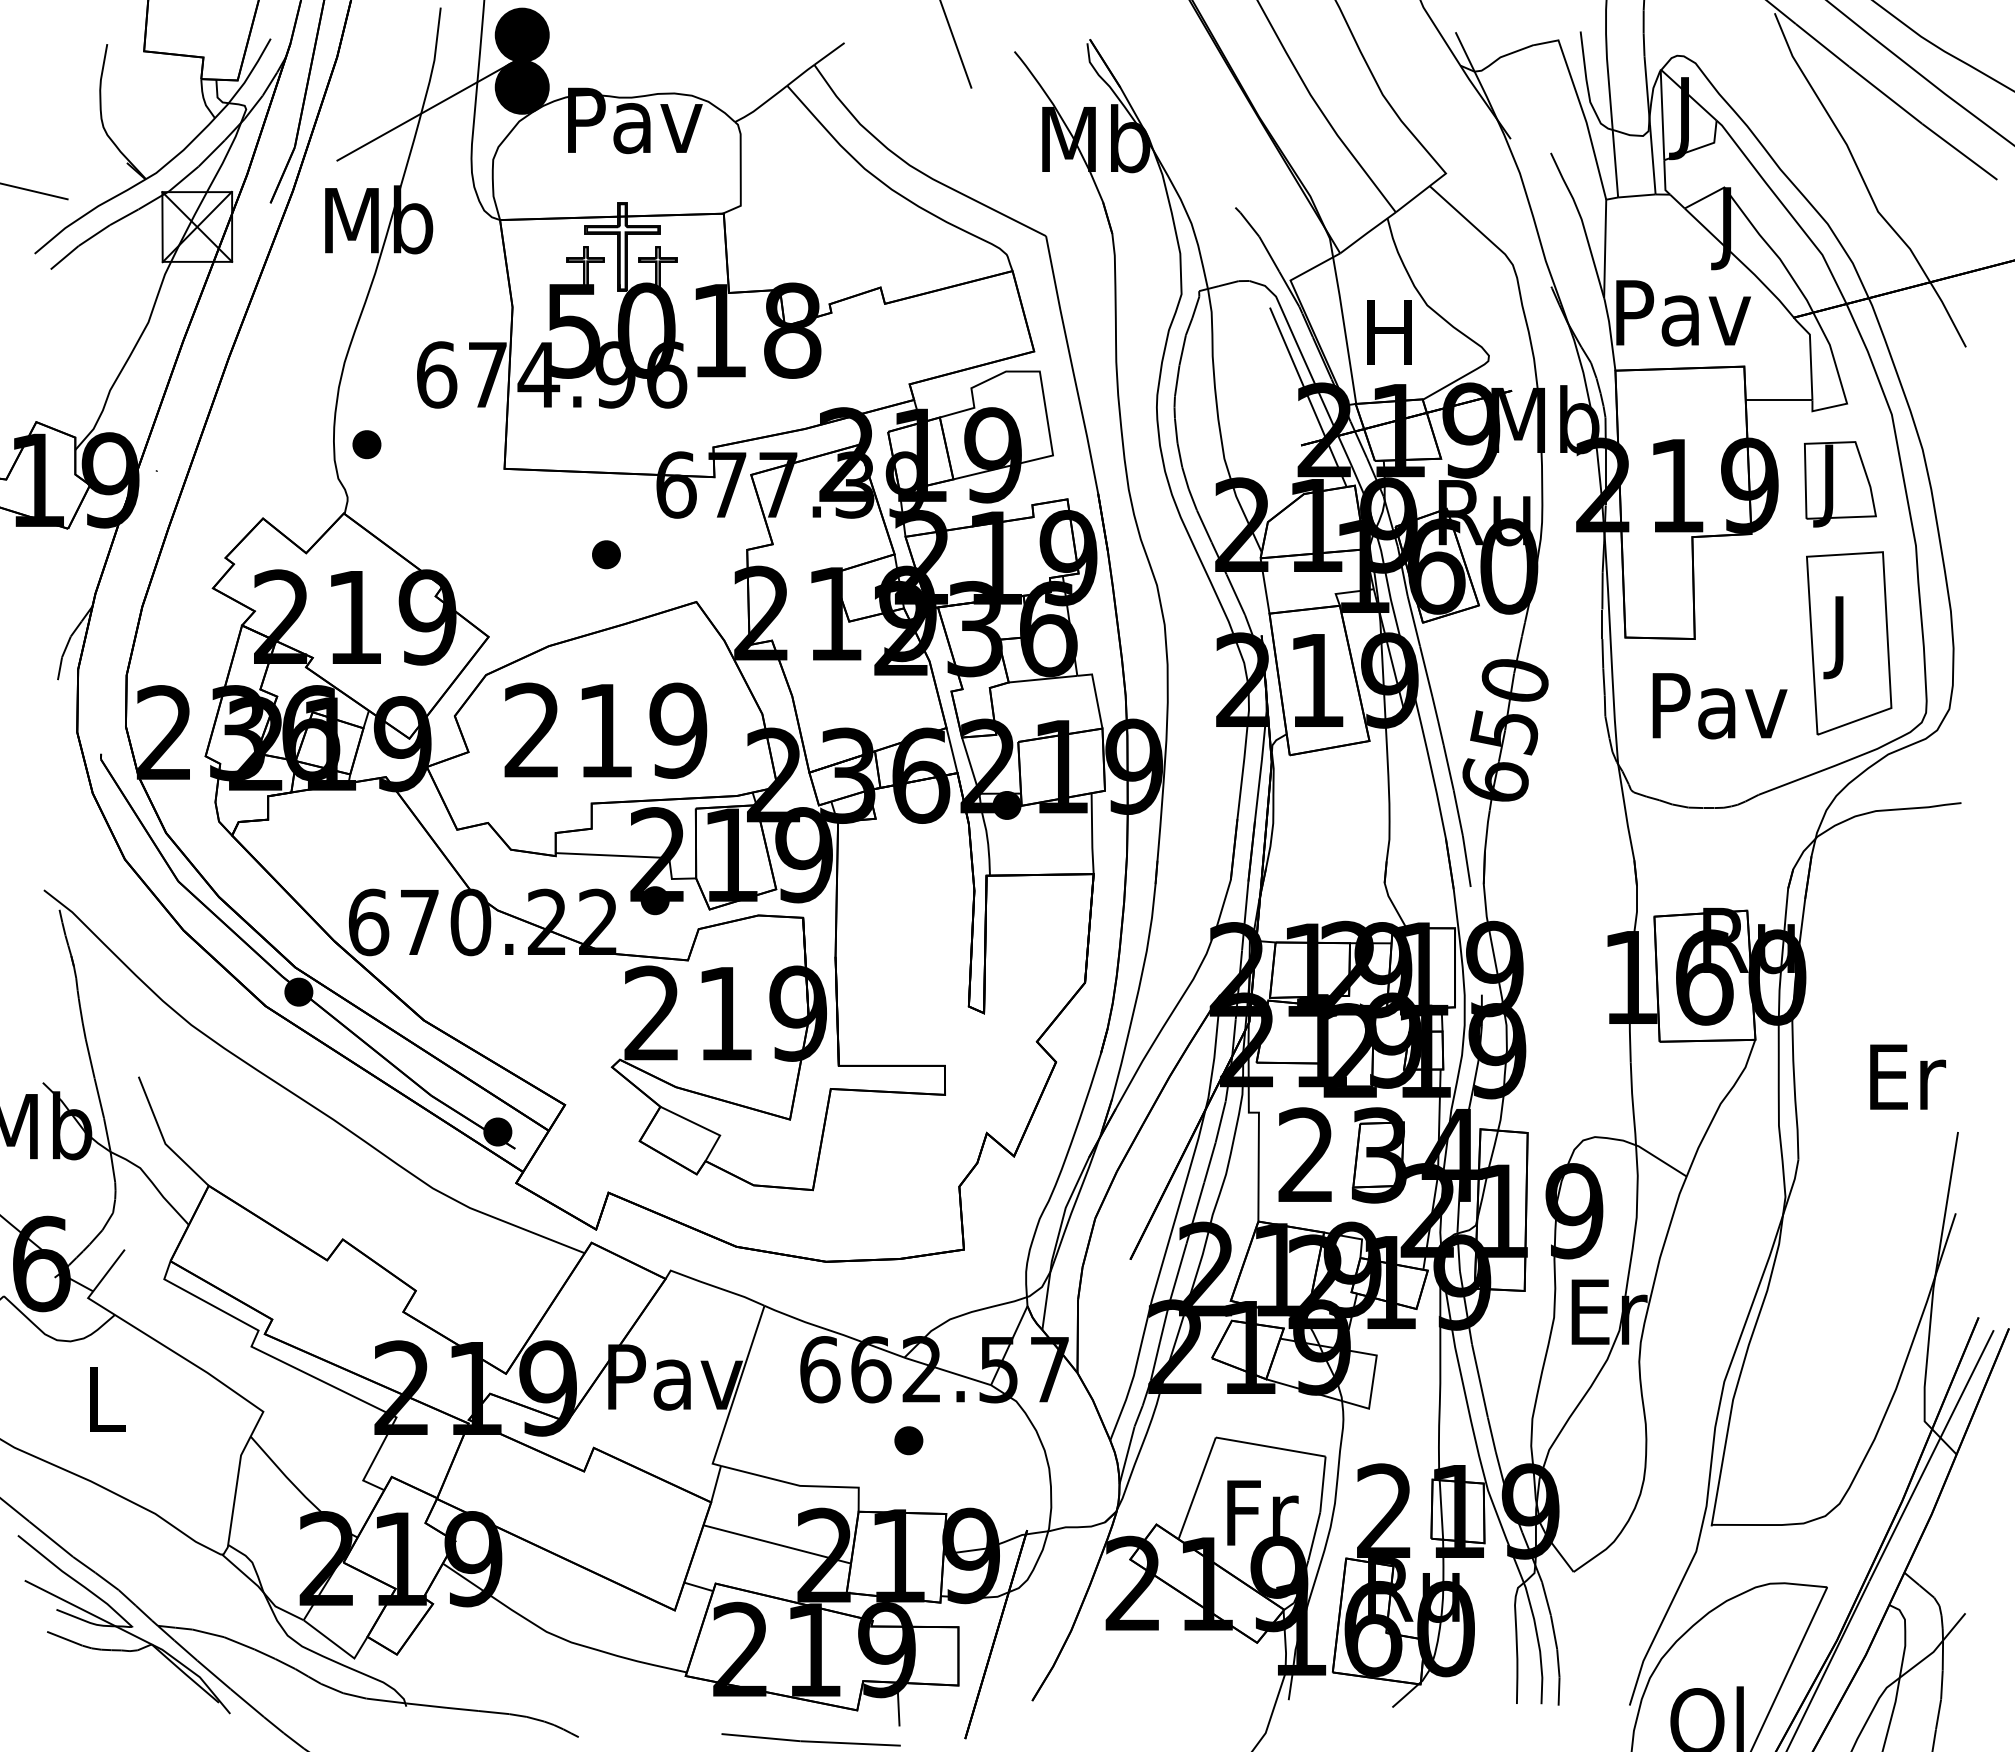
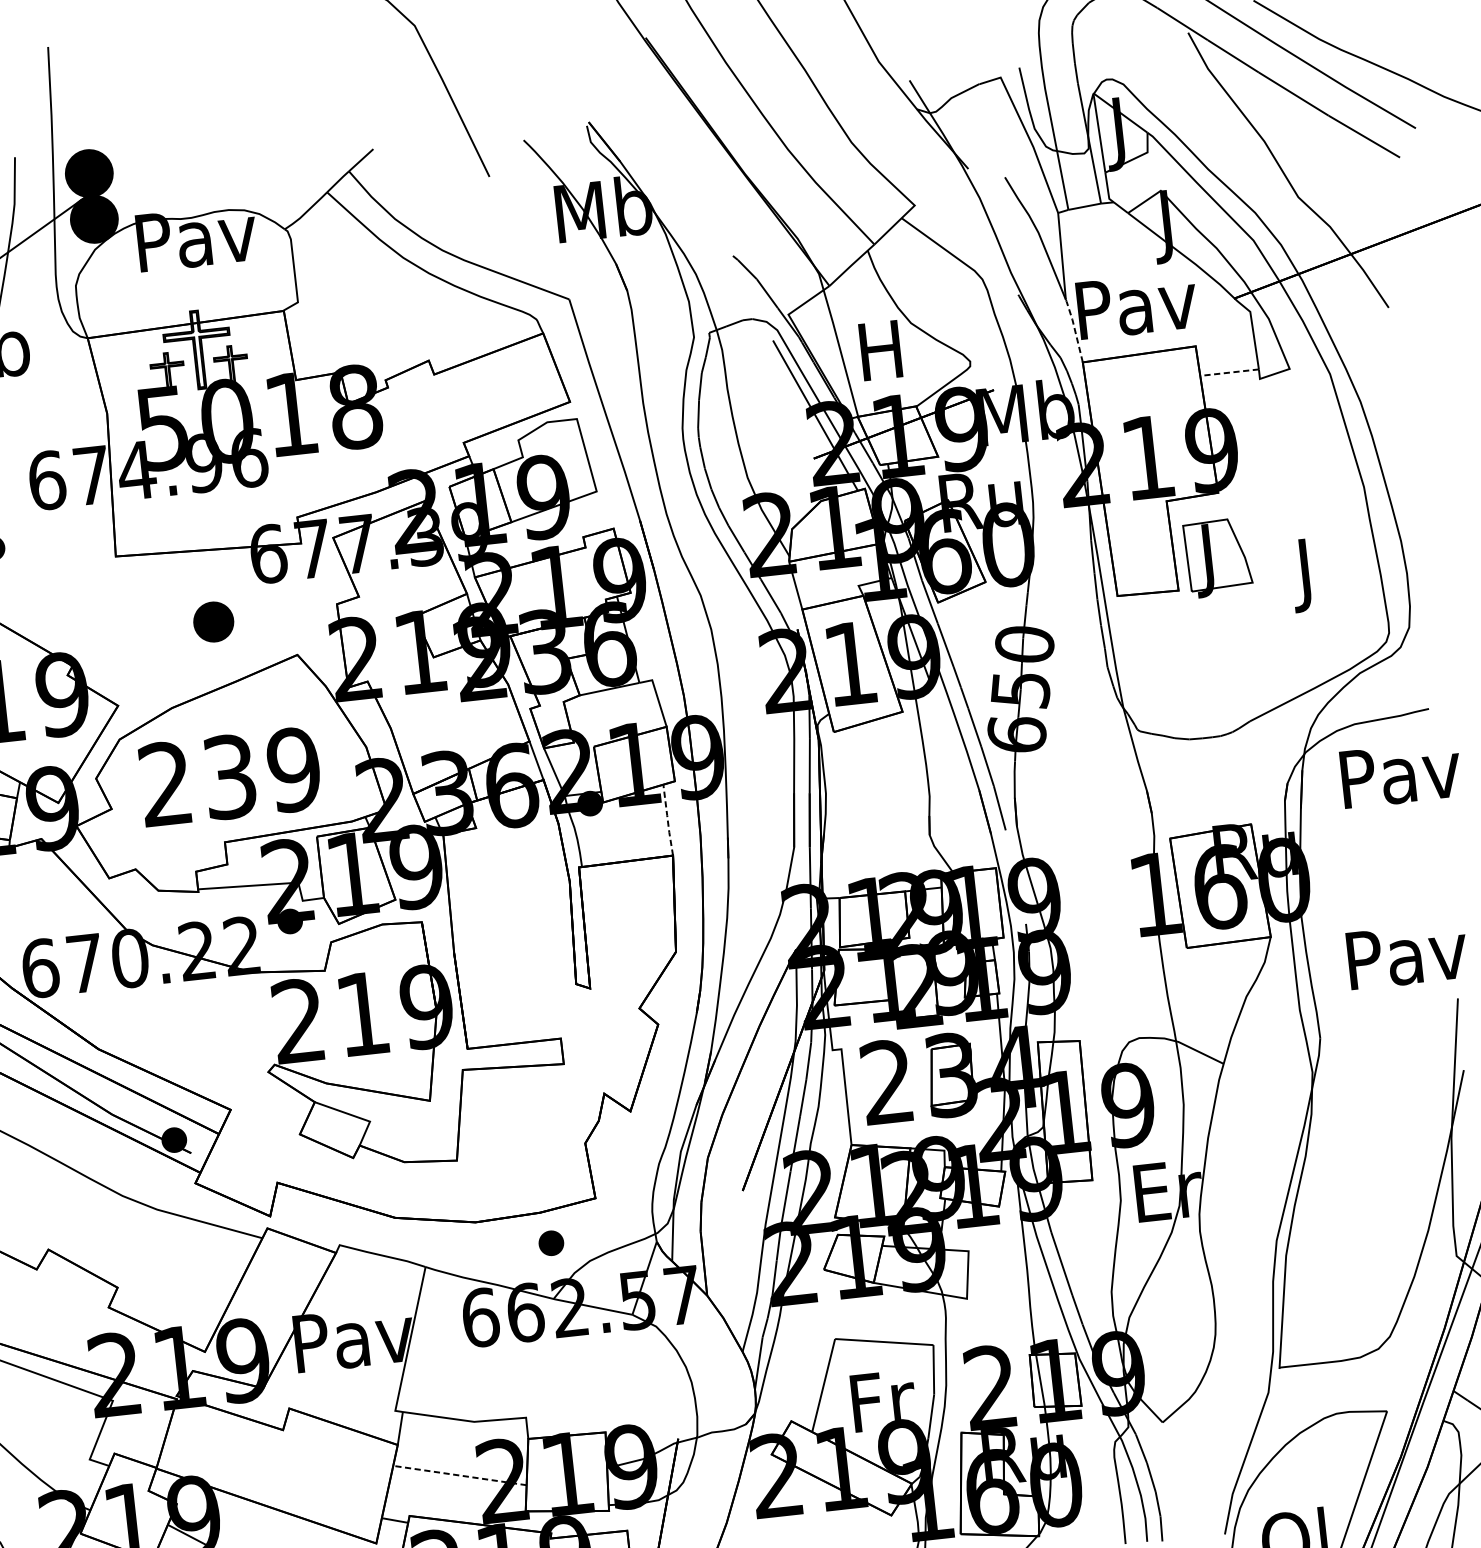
line: (1610, 332) -> (1074, 329), solid -> dashed
line: (1778, 400) -> (1229, 372), solid -> dashed
part: (1840, 484) -> (1218, 558), moved
part: (606, 554) -> (213, 621), size x1.6
part: (1849, 643) -> (1315, 579), removed
text: (1719, 706) -> (1400, 774), moved
text: (605, 730) -> (229, 776), 219 -> 239
line: (1092, 833) -> (668, 820), solid -> dashed
text: (1906, 1077) -> (1407, 955), Er -> Pav
part: (908, 1440) -> (551, 1243), moved
line: (776, 1544) -> (459, 1475), solid -> dashed

